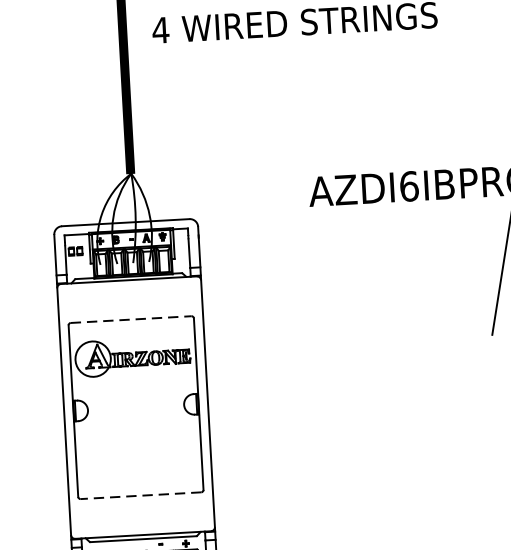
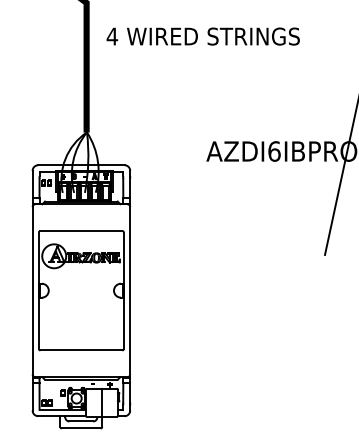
line: (131, 320) -> (81, 231), dashed -> solid
line: (141, 495) -> (81, 350), dashed -> solid

